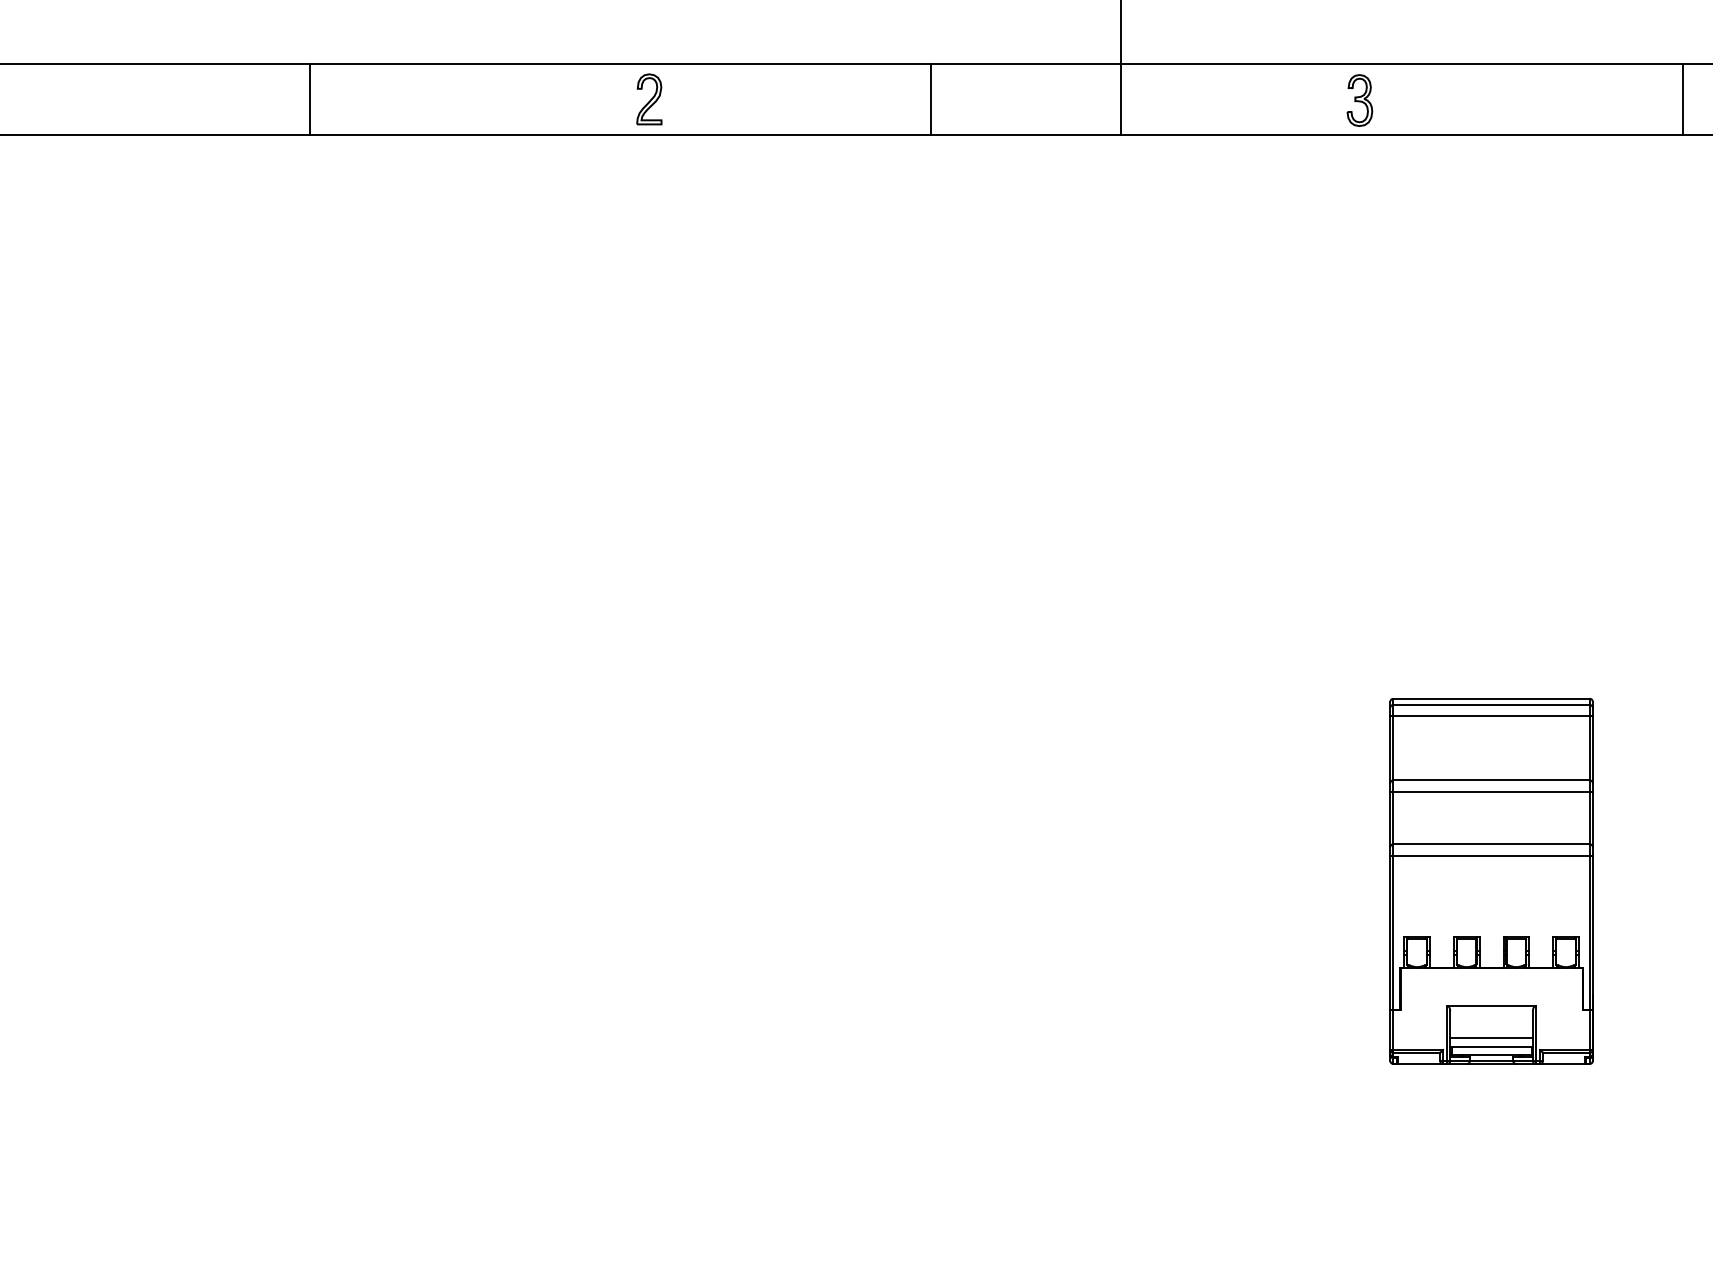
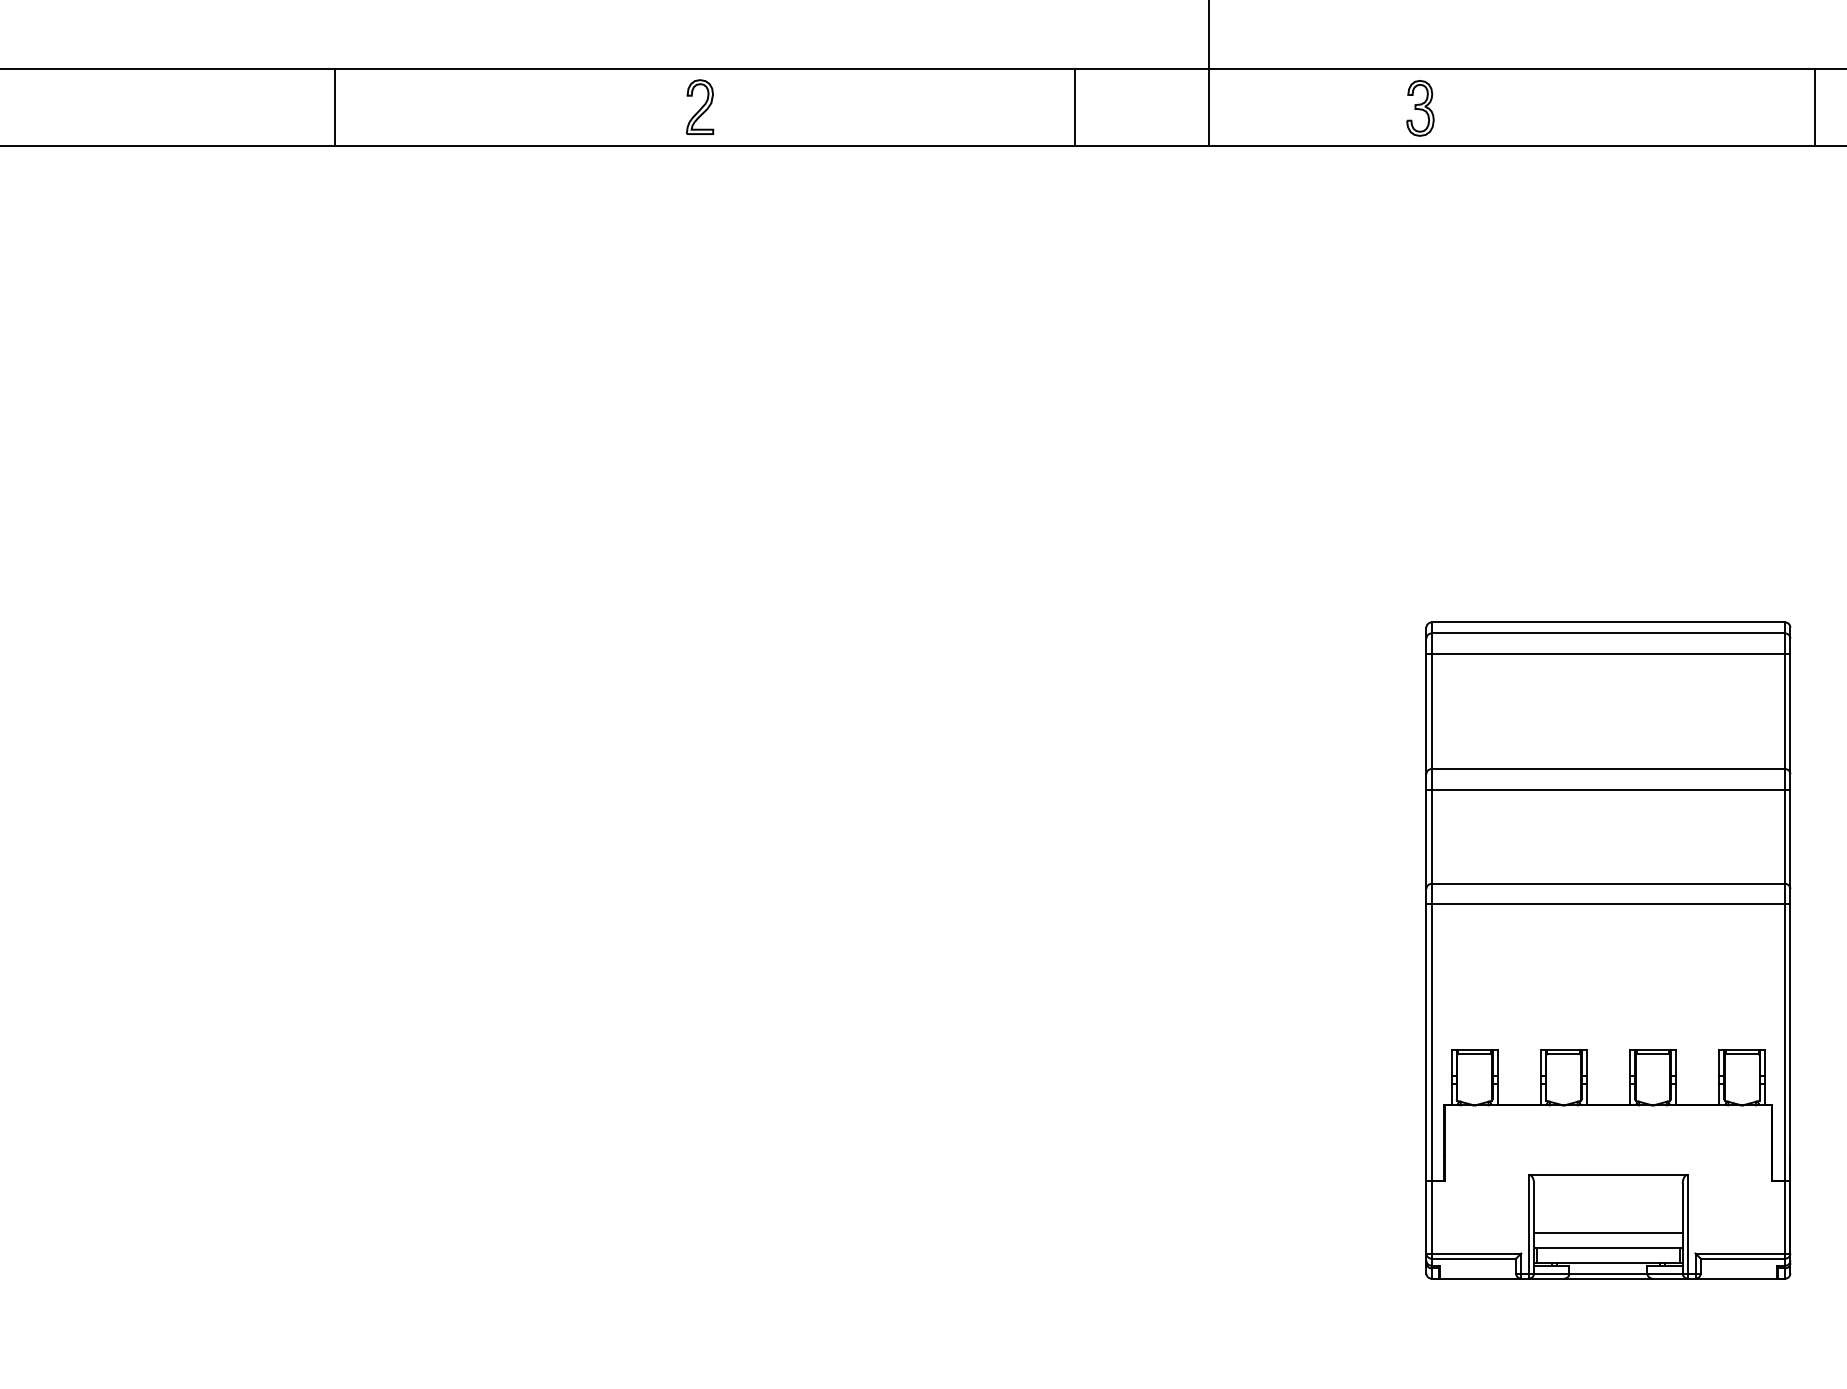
line: (930, 98) -> (1074, 106), moved
part: (1359, 100) -> (1420, 108), moved
part: (1491, 881) -> (1608, 950), size x1.67

